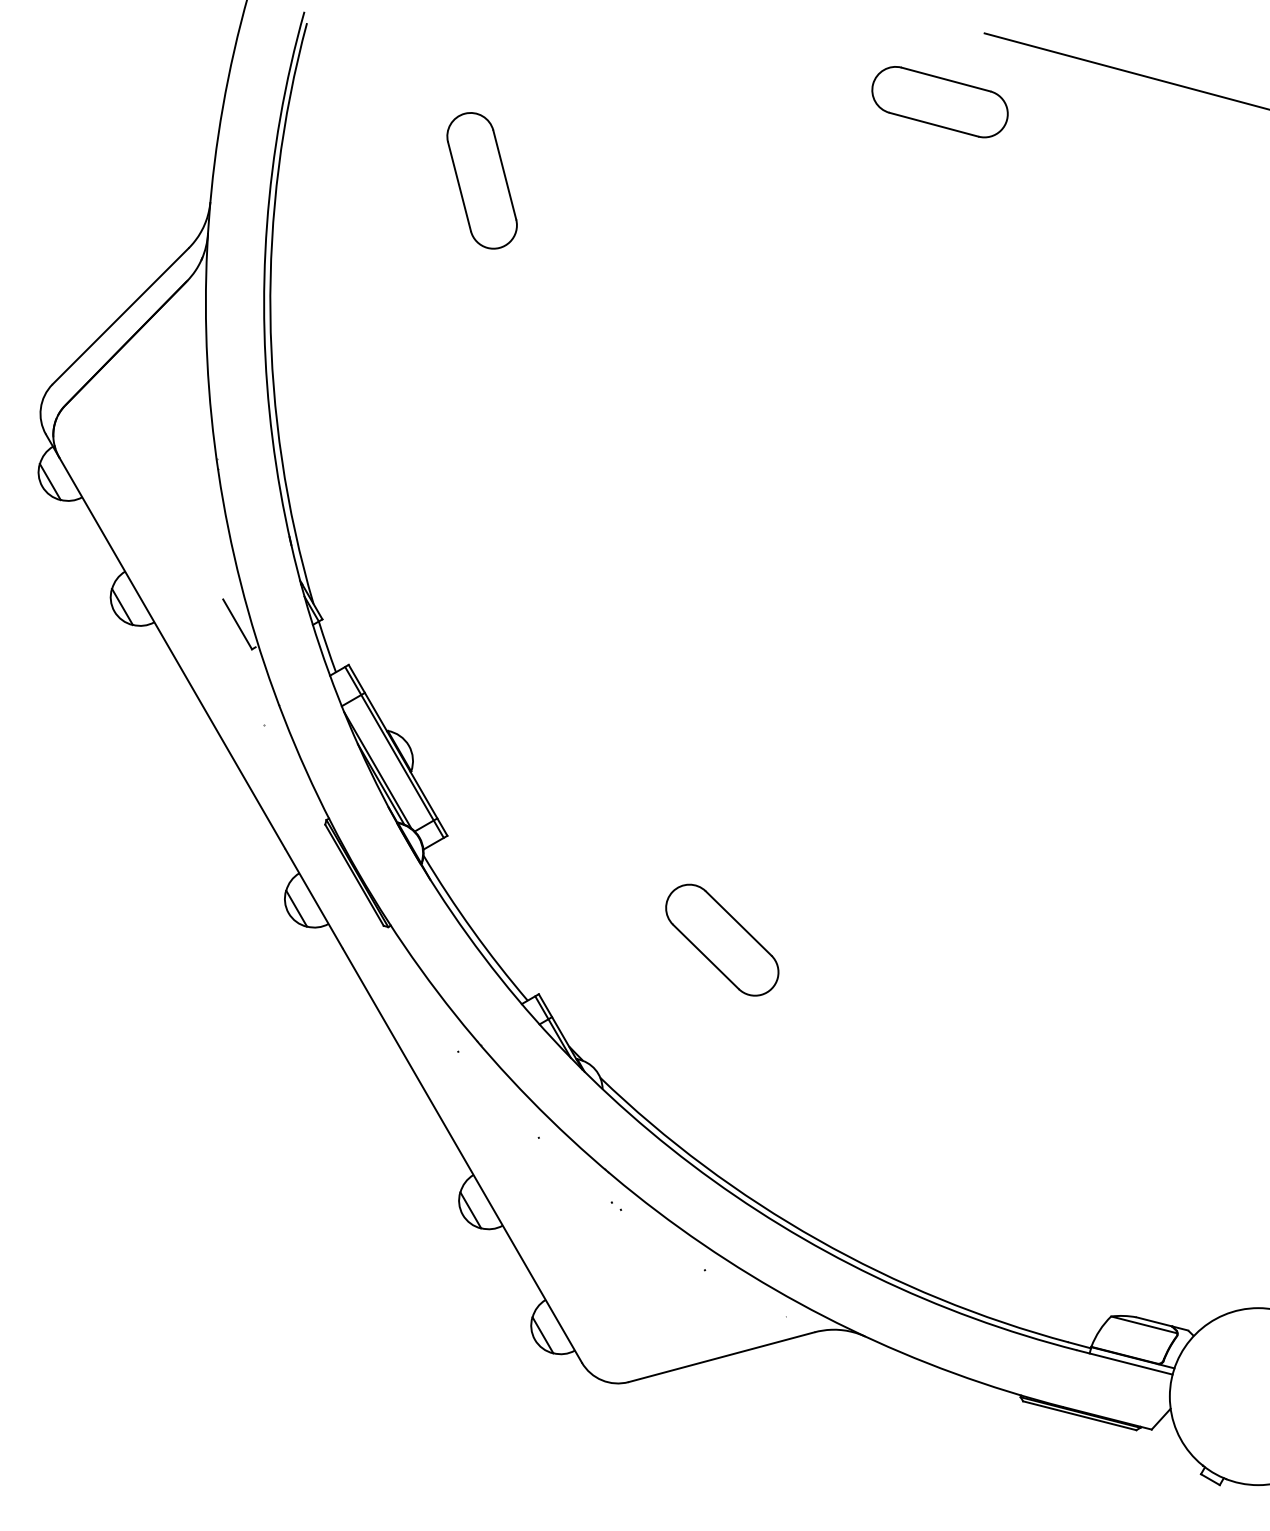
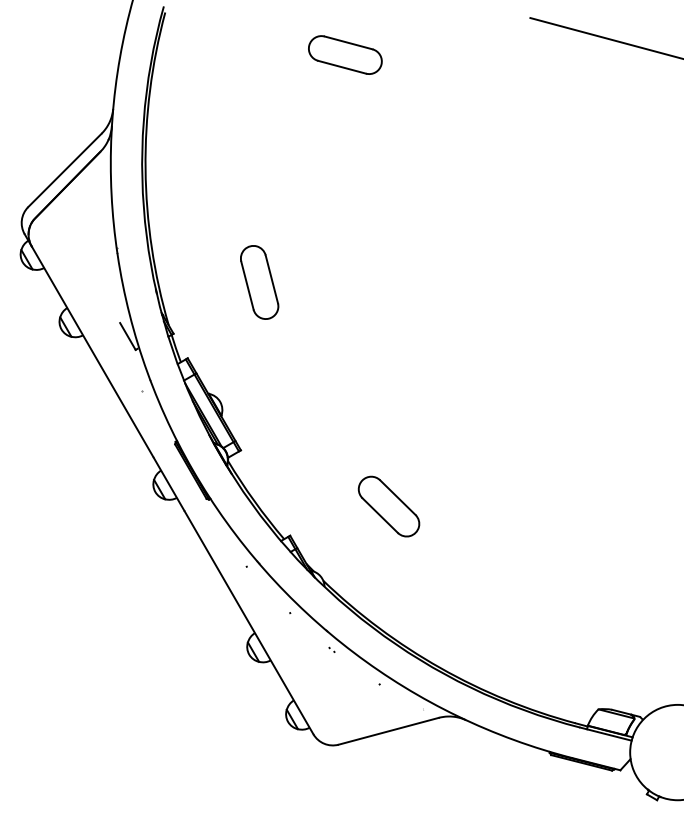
part: (940, 101) -> (345, 54), moved
part: (481, 180) -> (259, 282), moved

